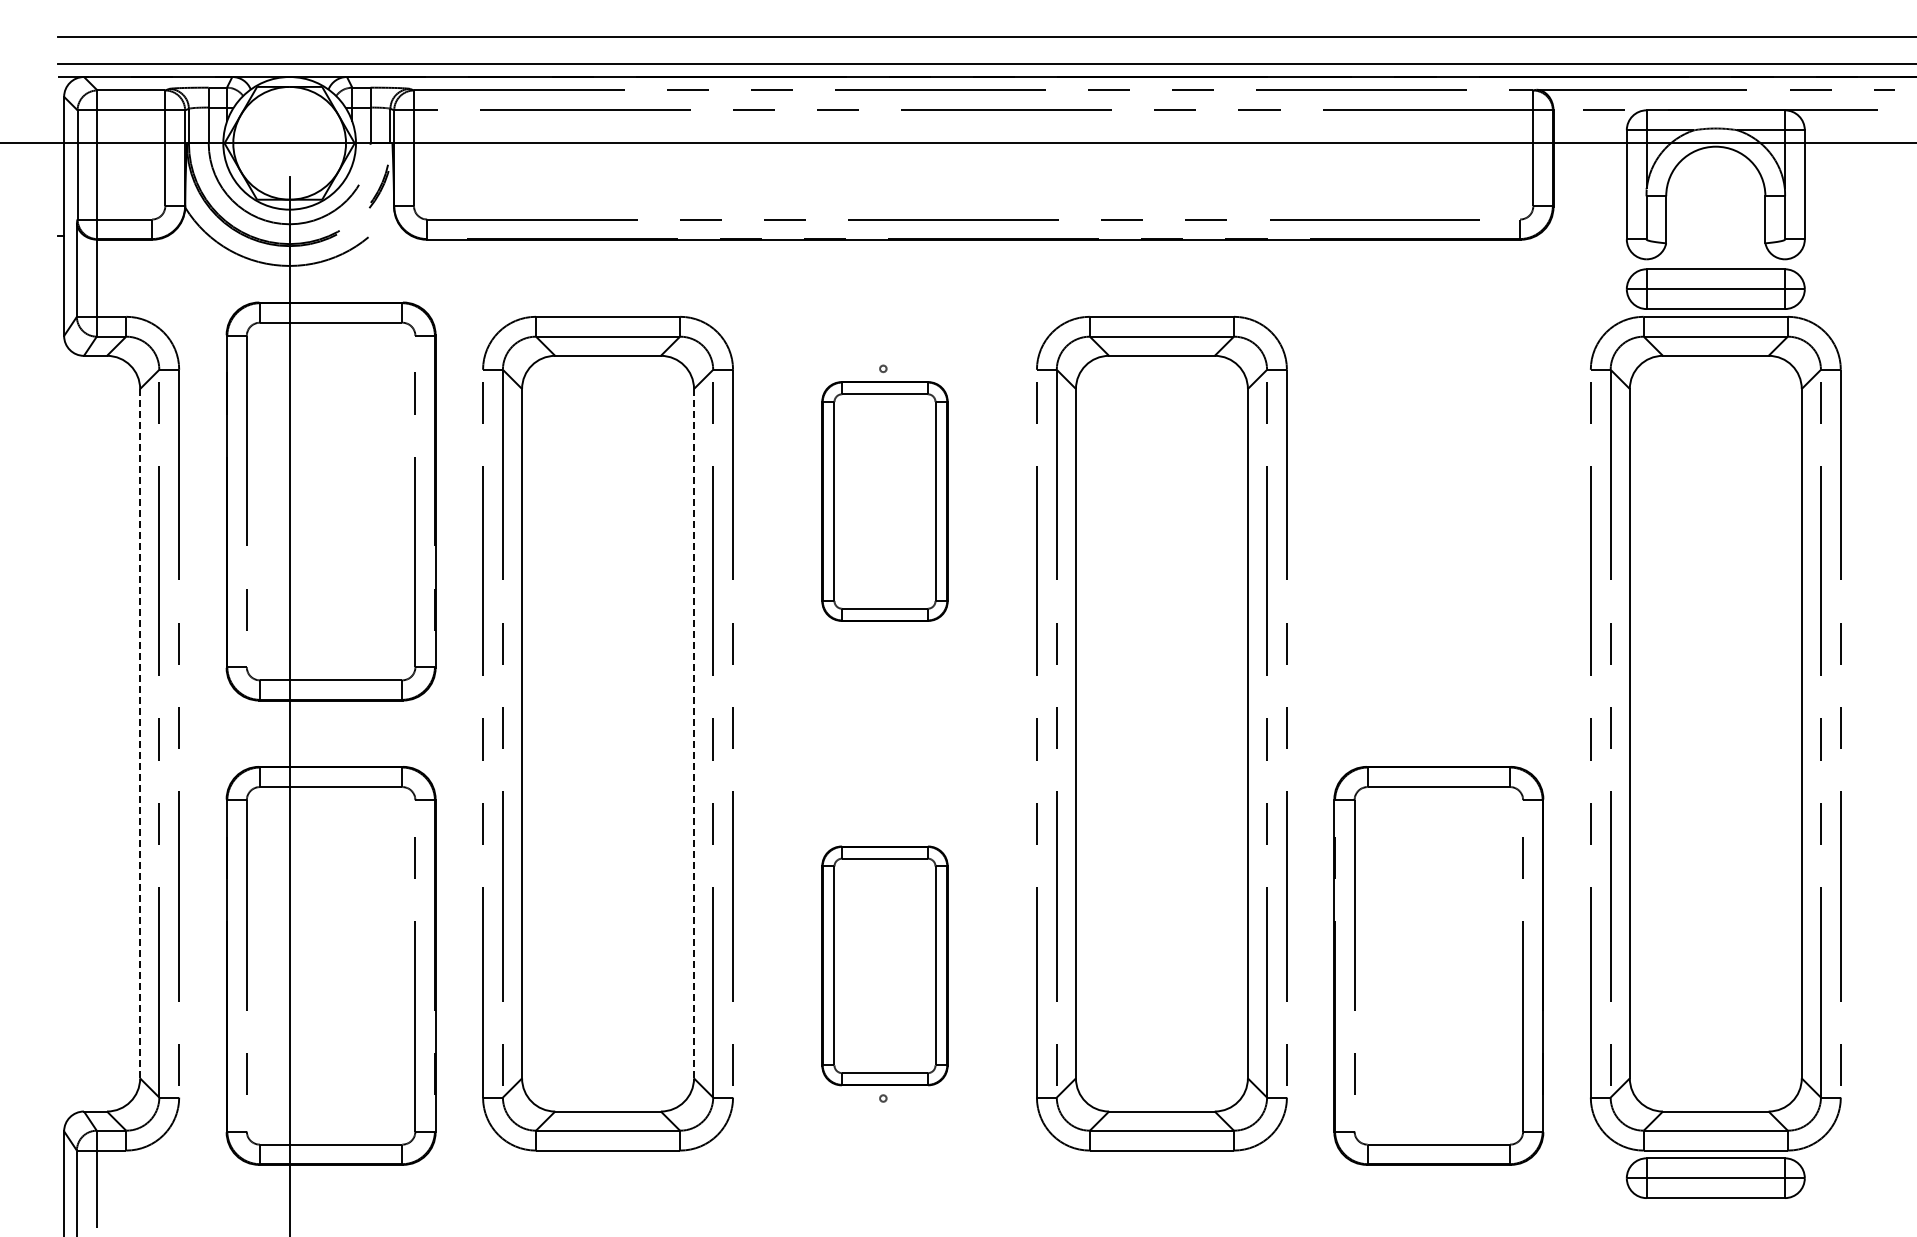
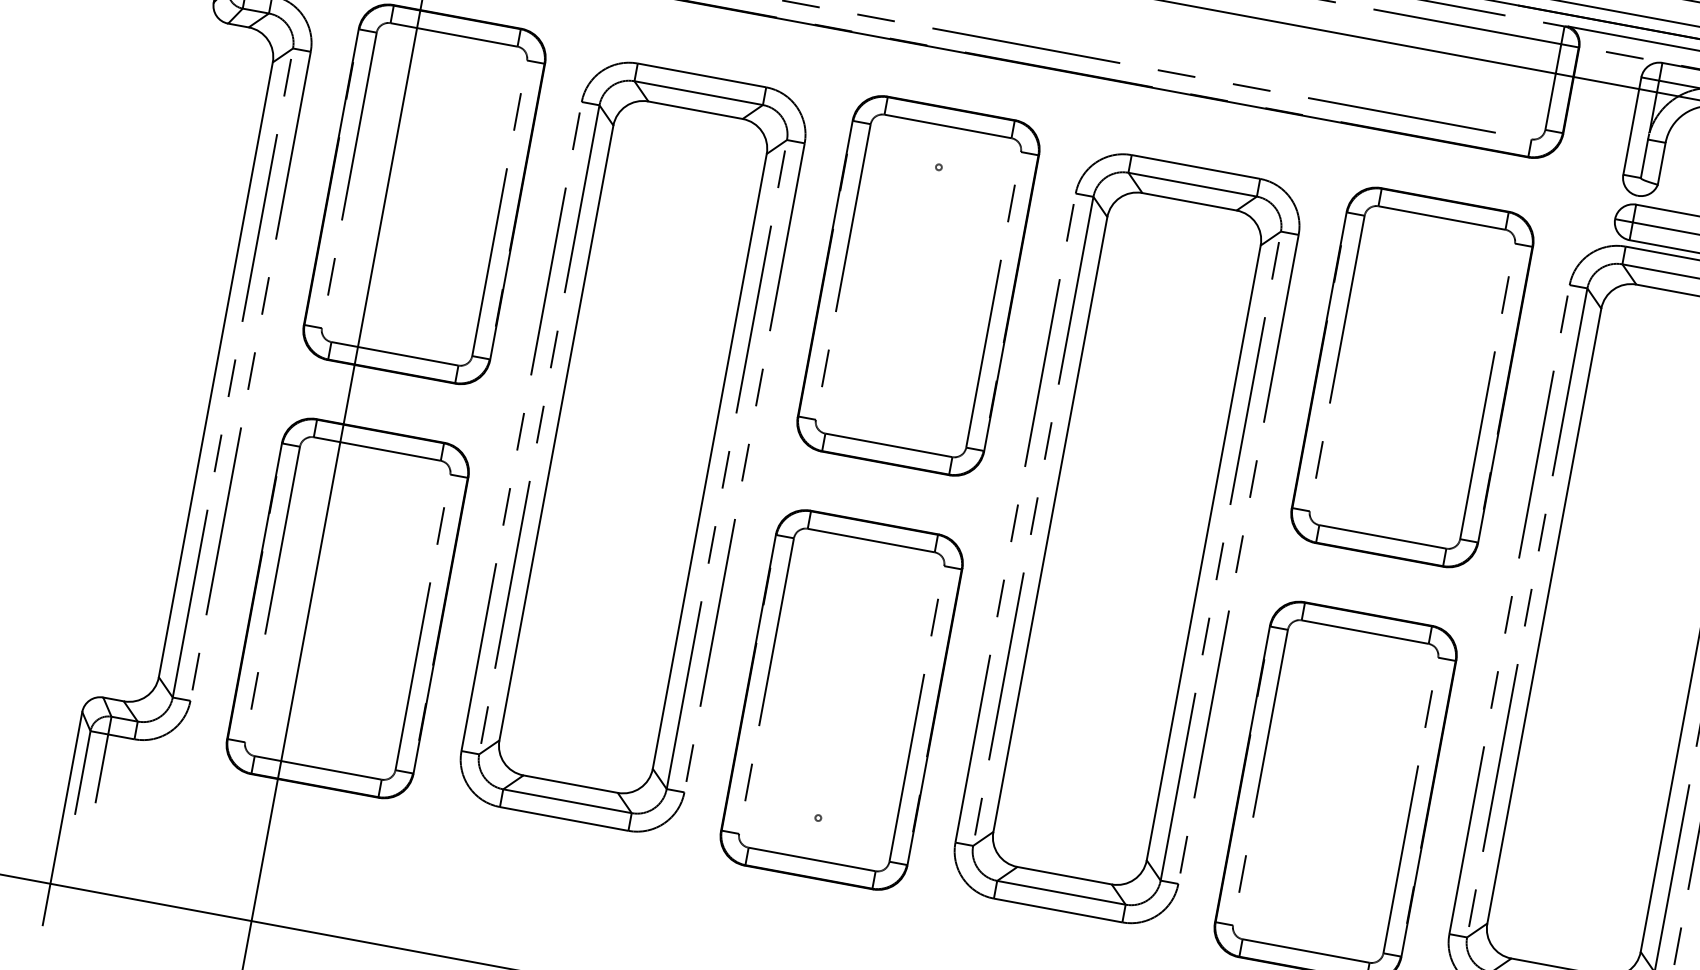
part: (884, 501) -> (918, 285), size x1.67
part: (1438, 501) -> (1412, 377), added
line: (140, 733) -> (216, 369), dashed -> solid
line: (694, 733) -> (710, 461), dashed -> solid
part: (884, 965) -> (841, 699), size x1.67

